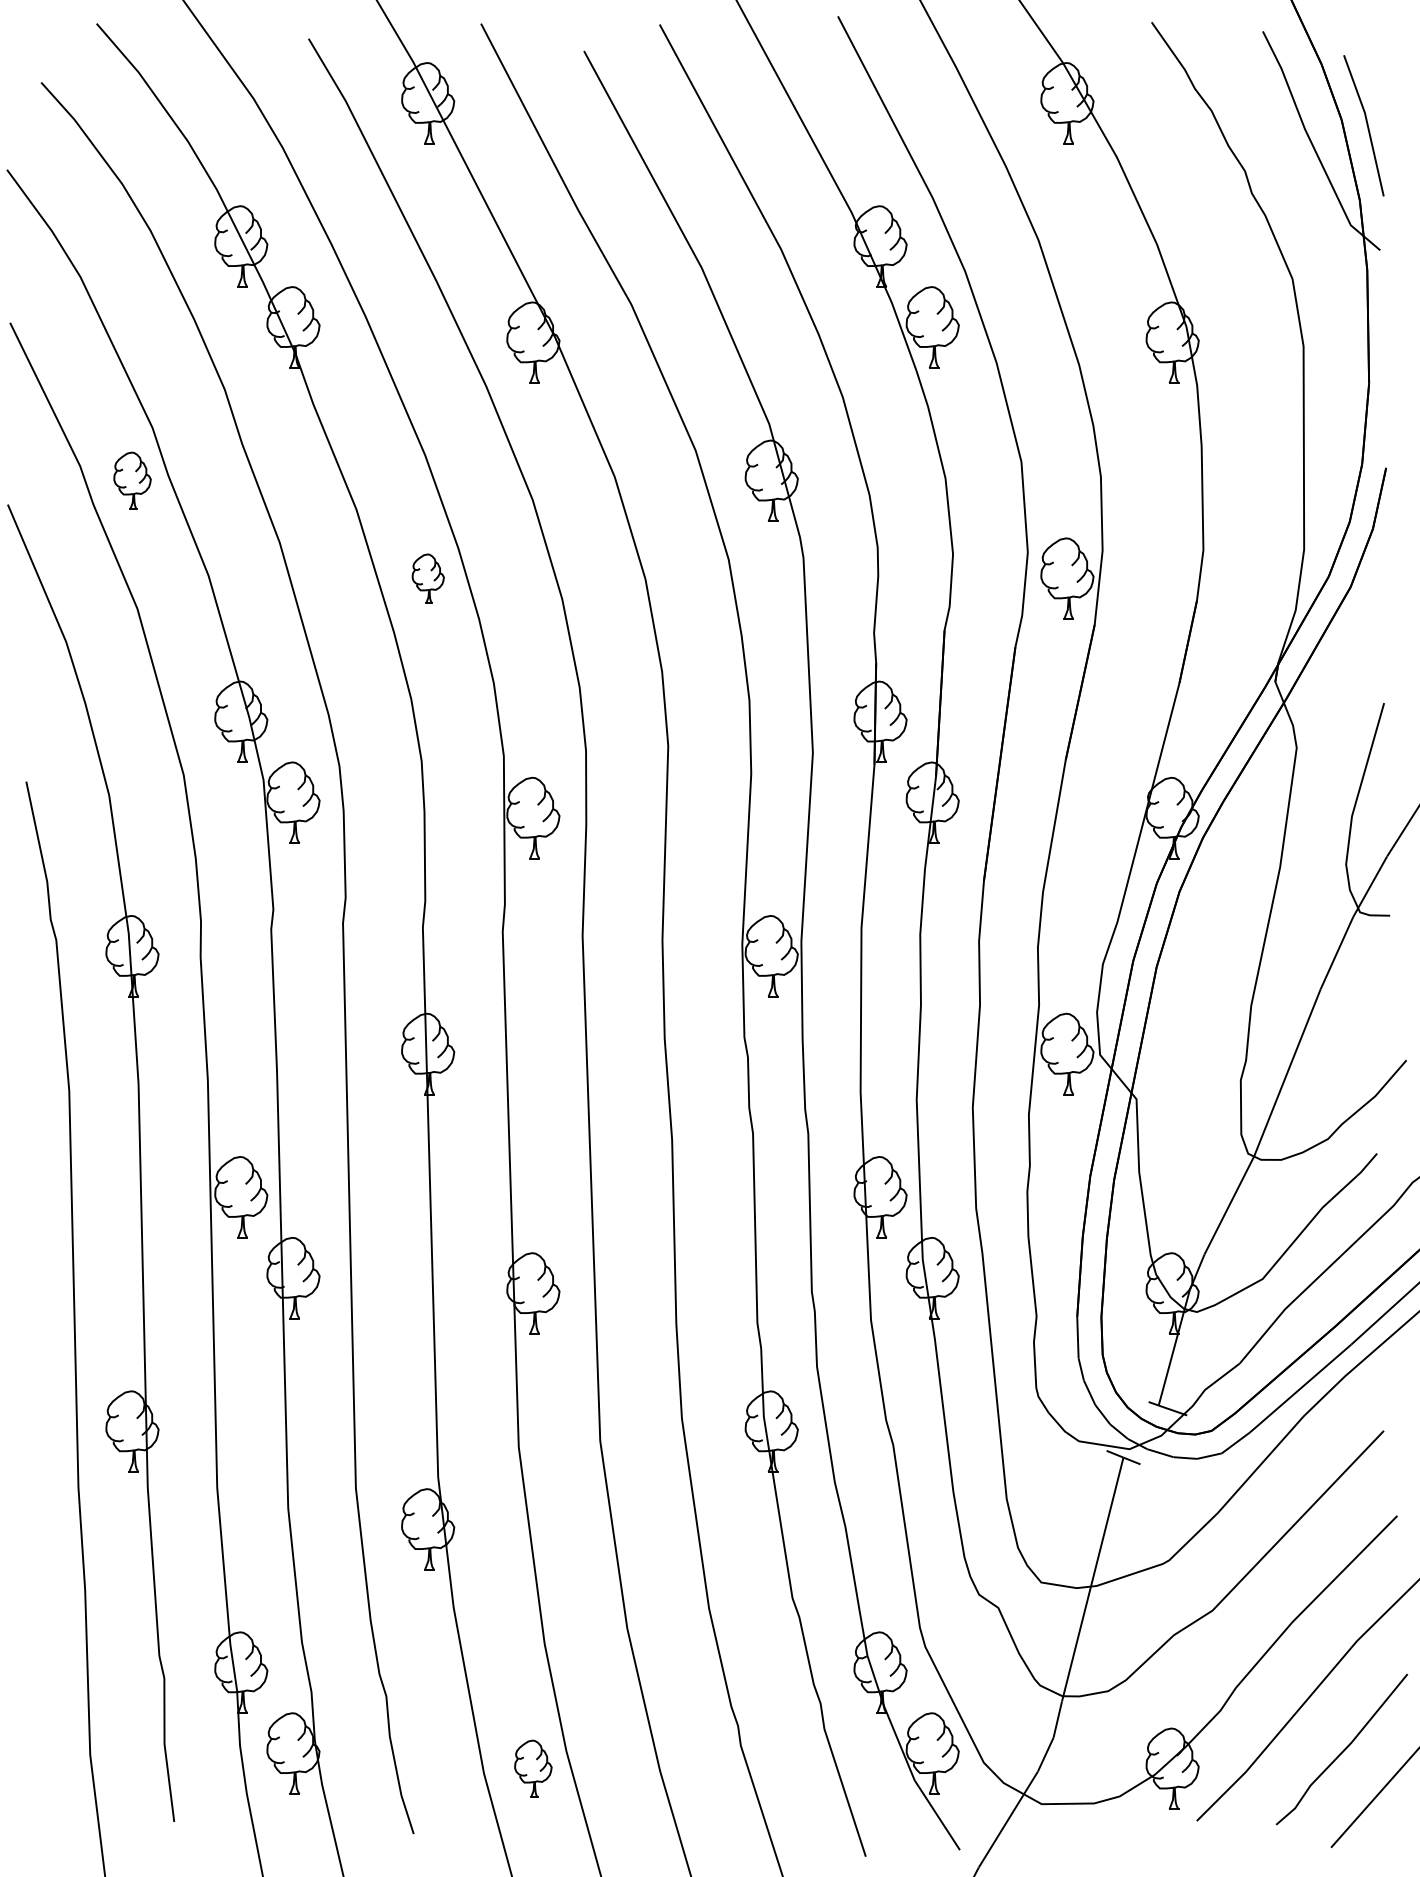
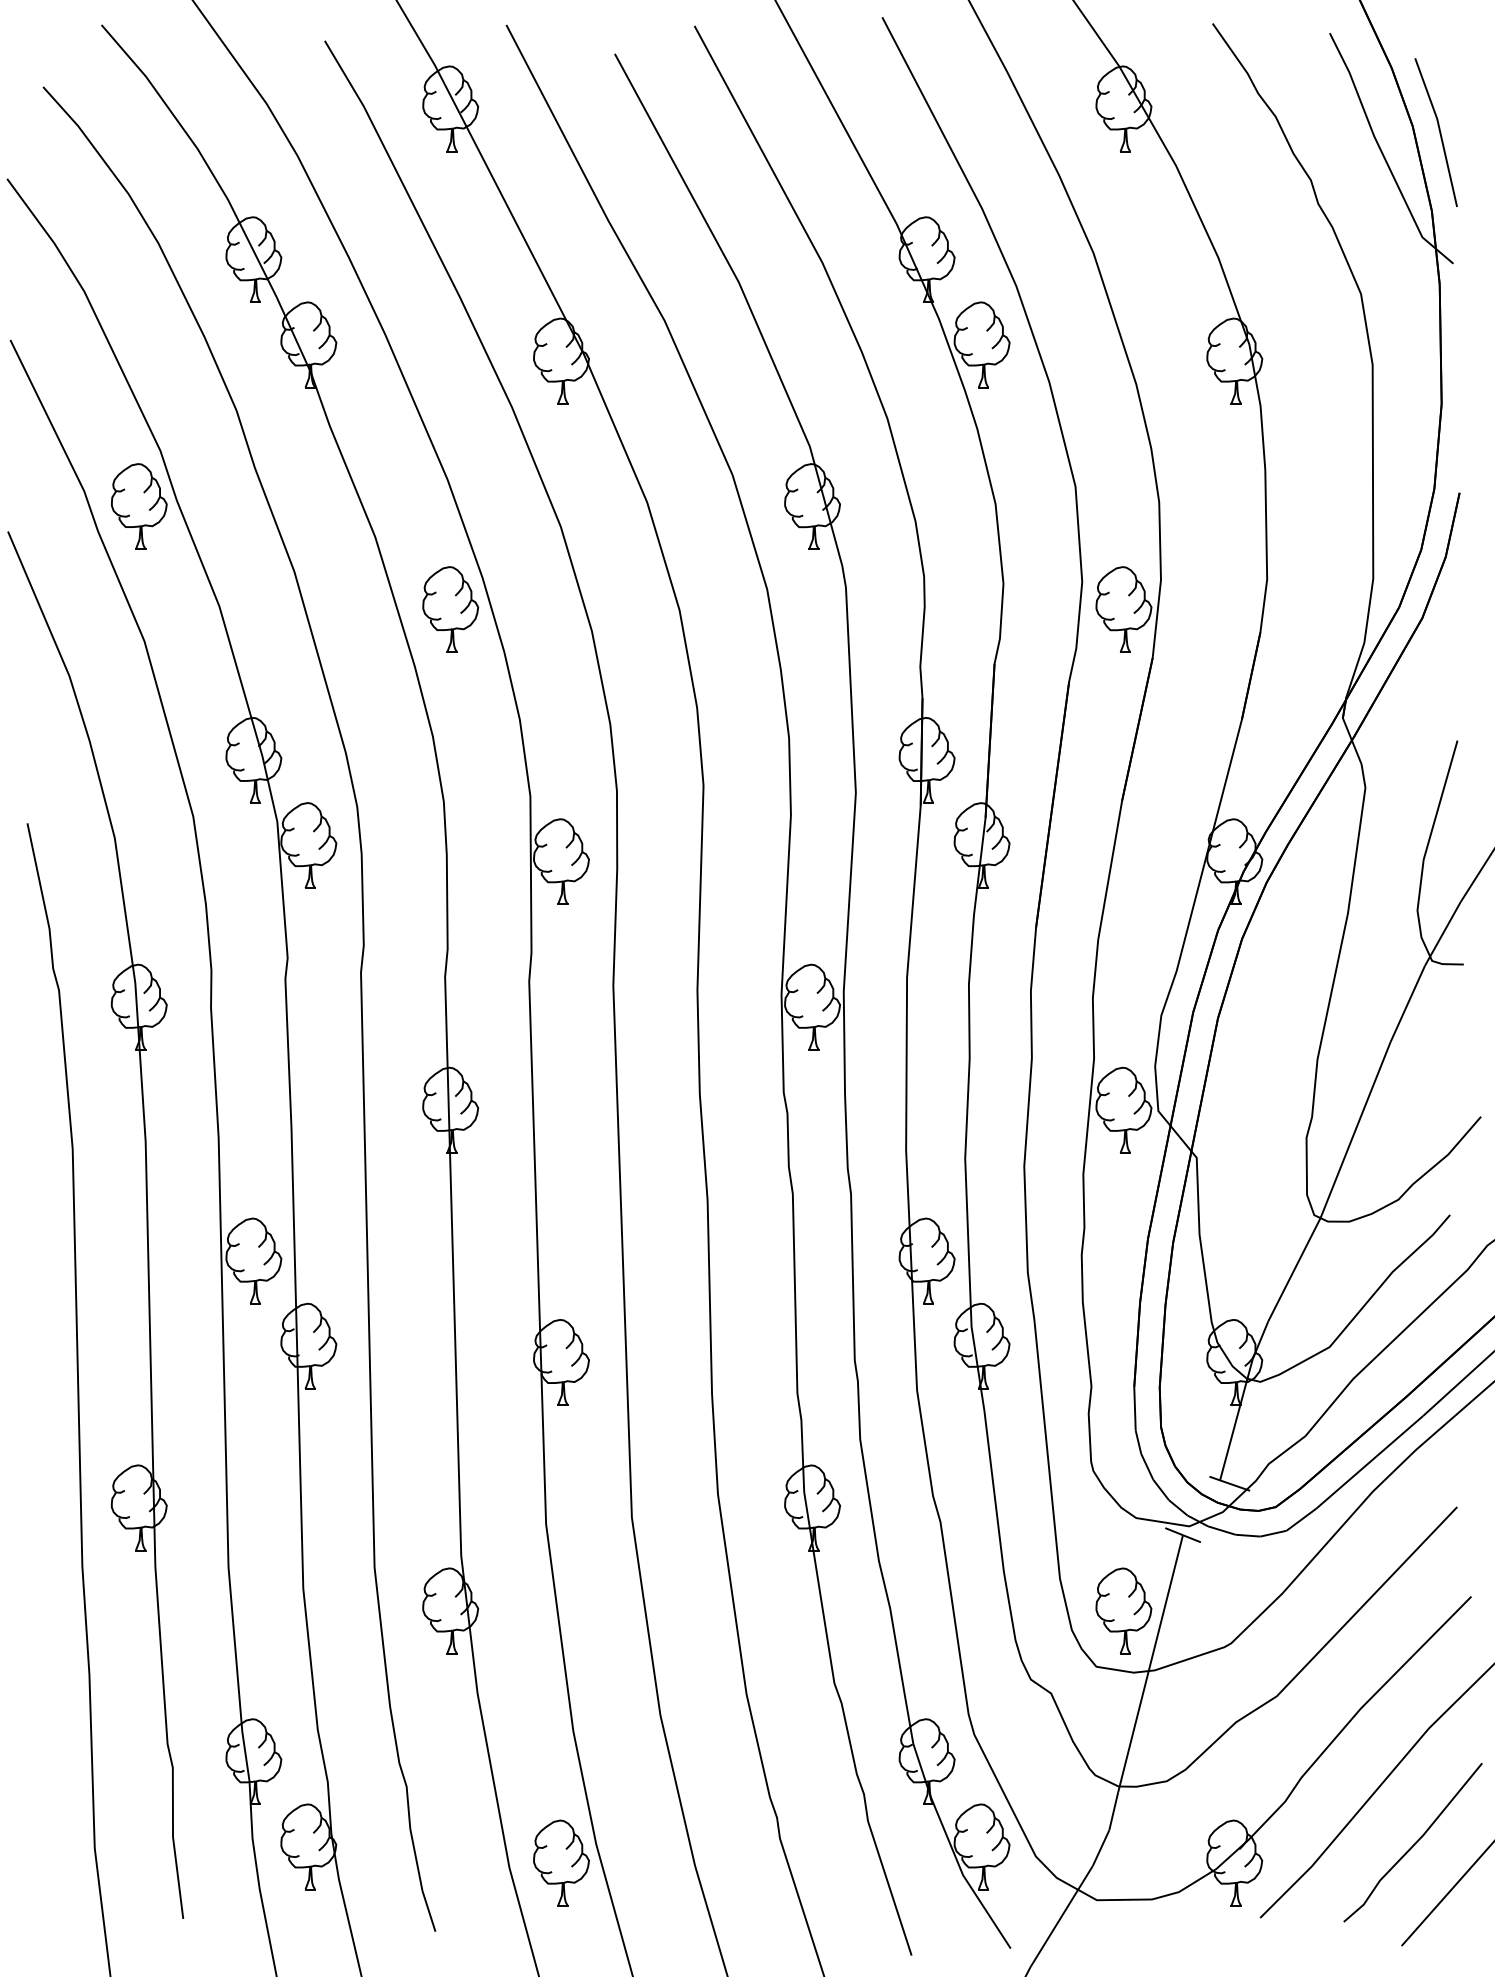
part: (132, 480) -> (139, 506), size x1.43
part: (427, 578) -> (450, 609), size x1.67
part: (1067, 1529) -> (1123, 1610), added
part: (533, 1768) -> (561, 1862), size x1.43

